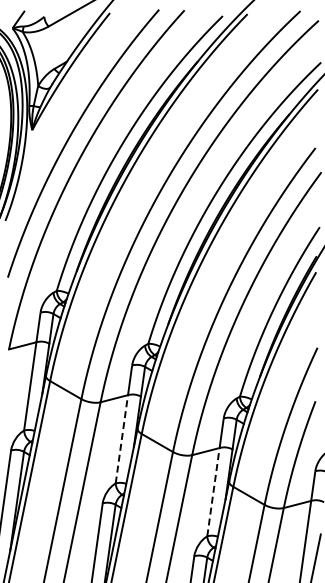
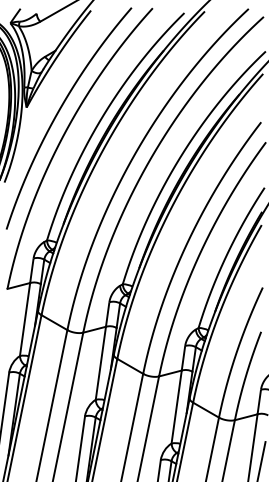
line: (121, 439) -> (100, 363), dashed -> solid
line: (213, 492) -> (176, 407), dashed -> solid

